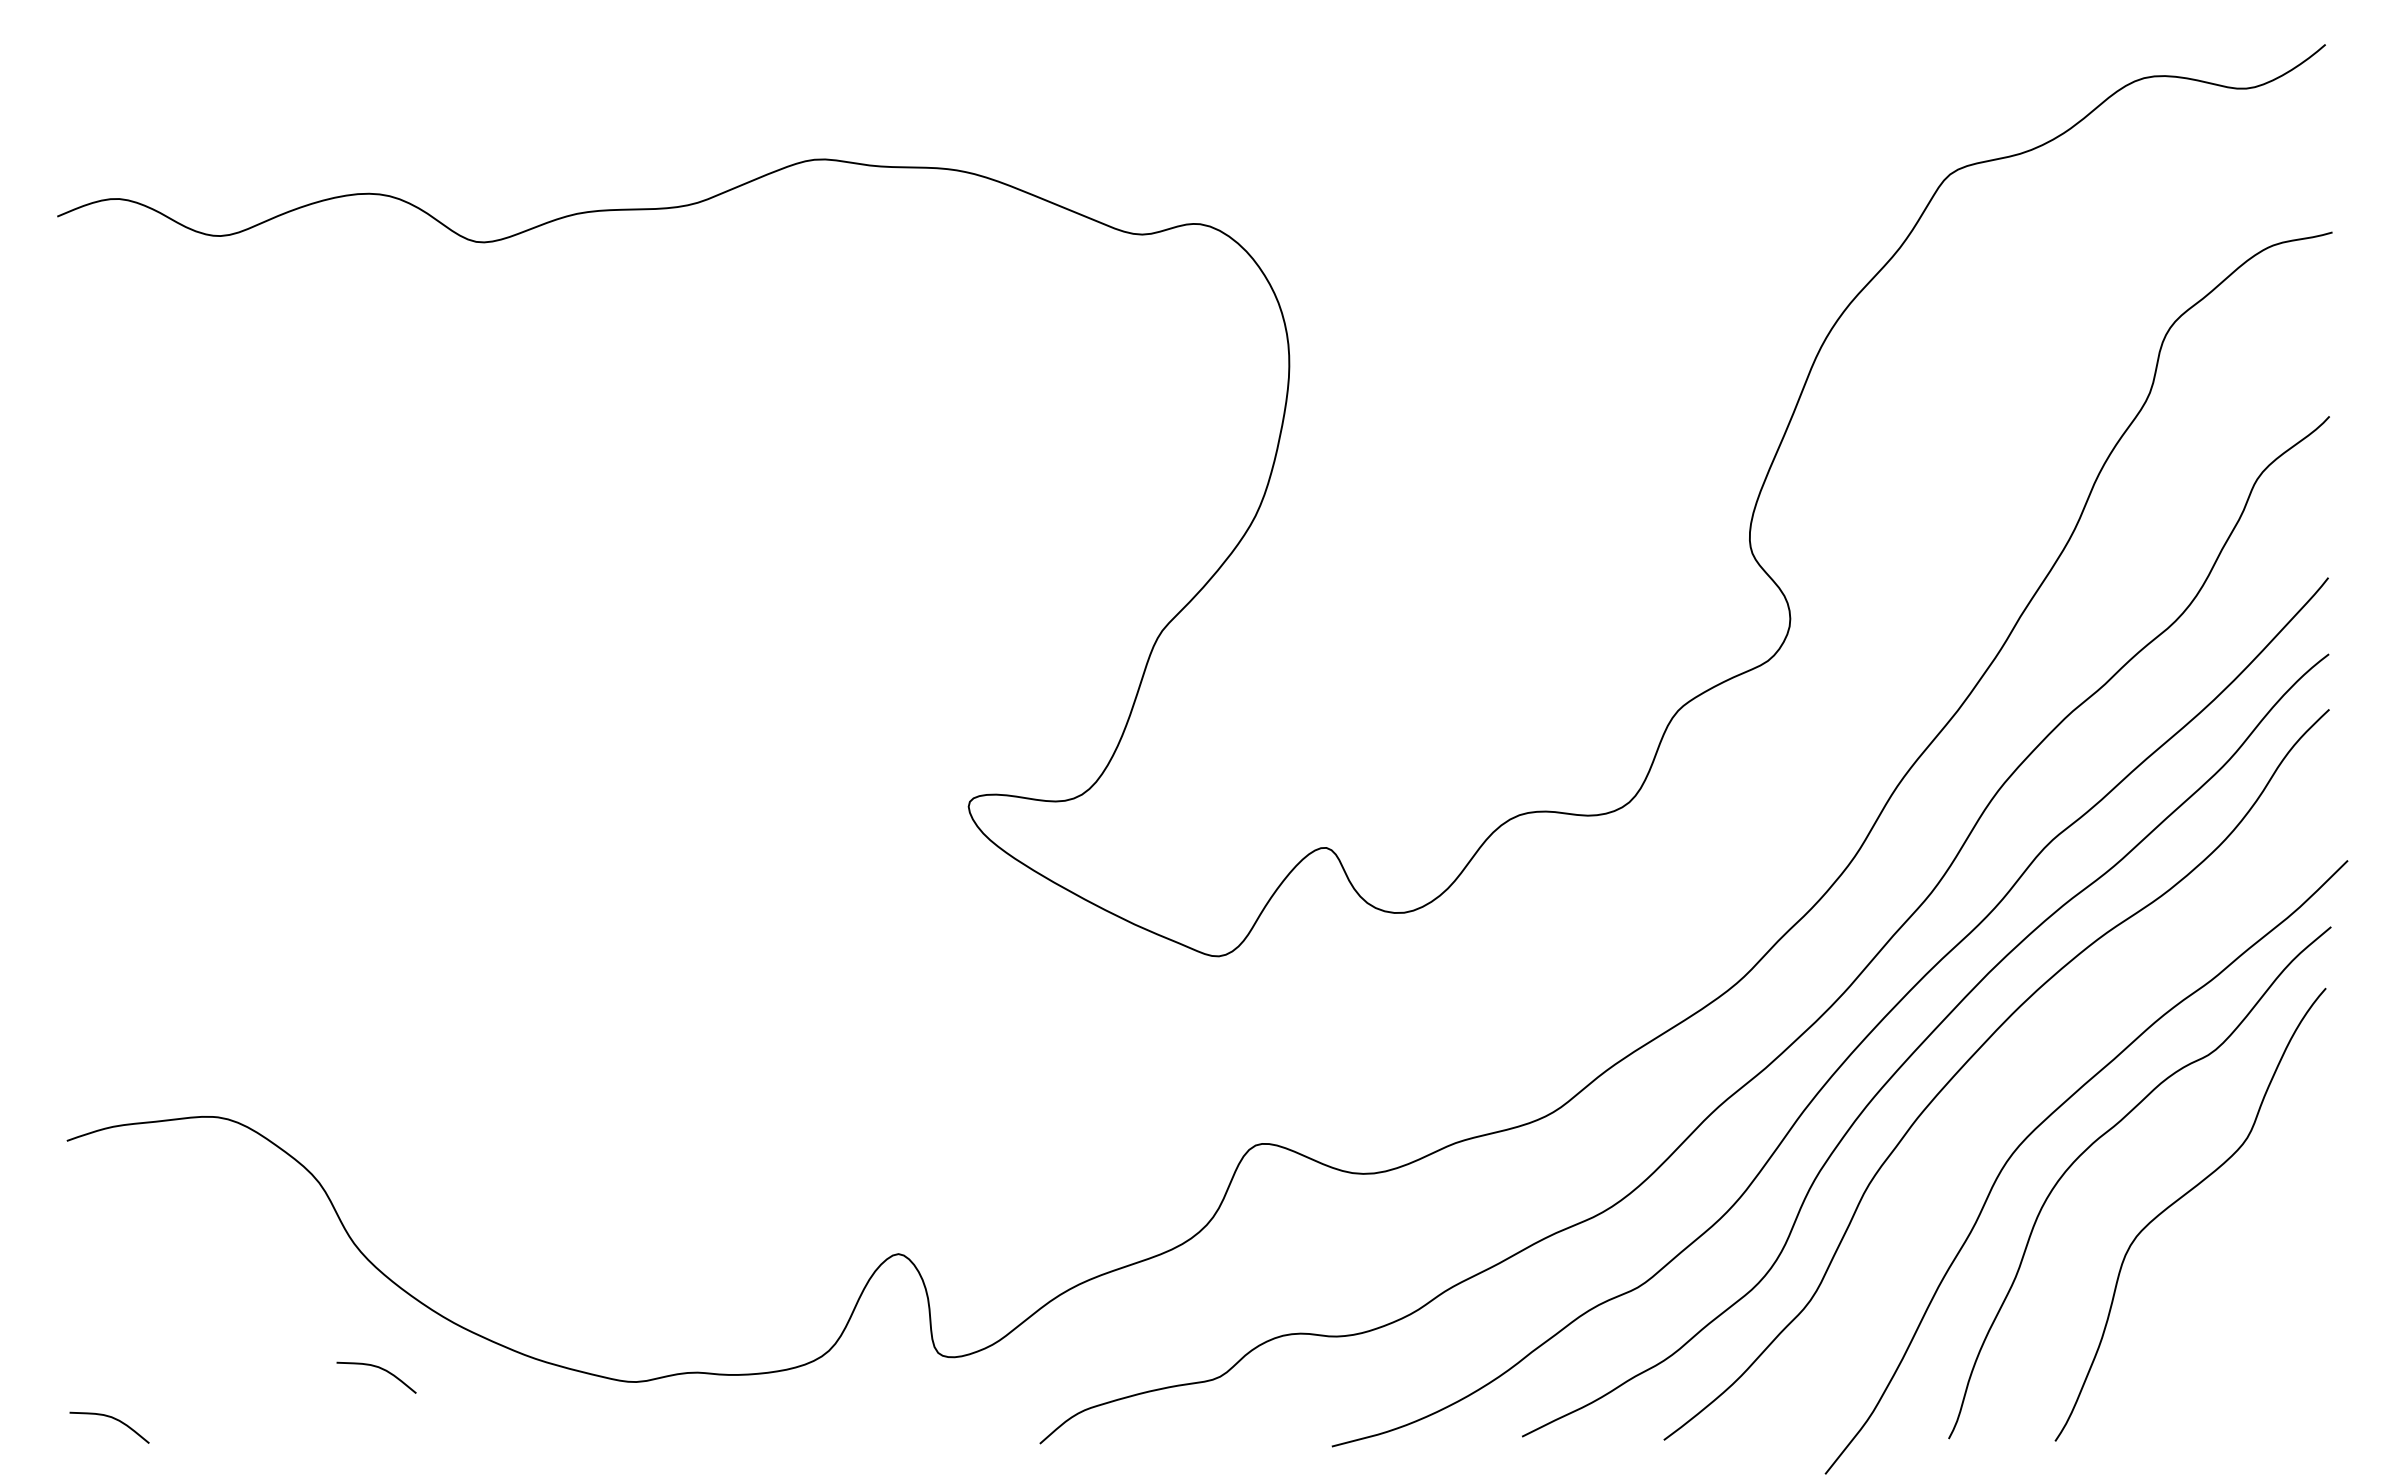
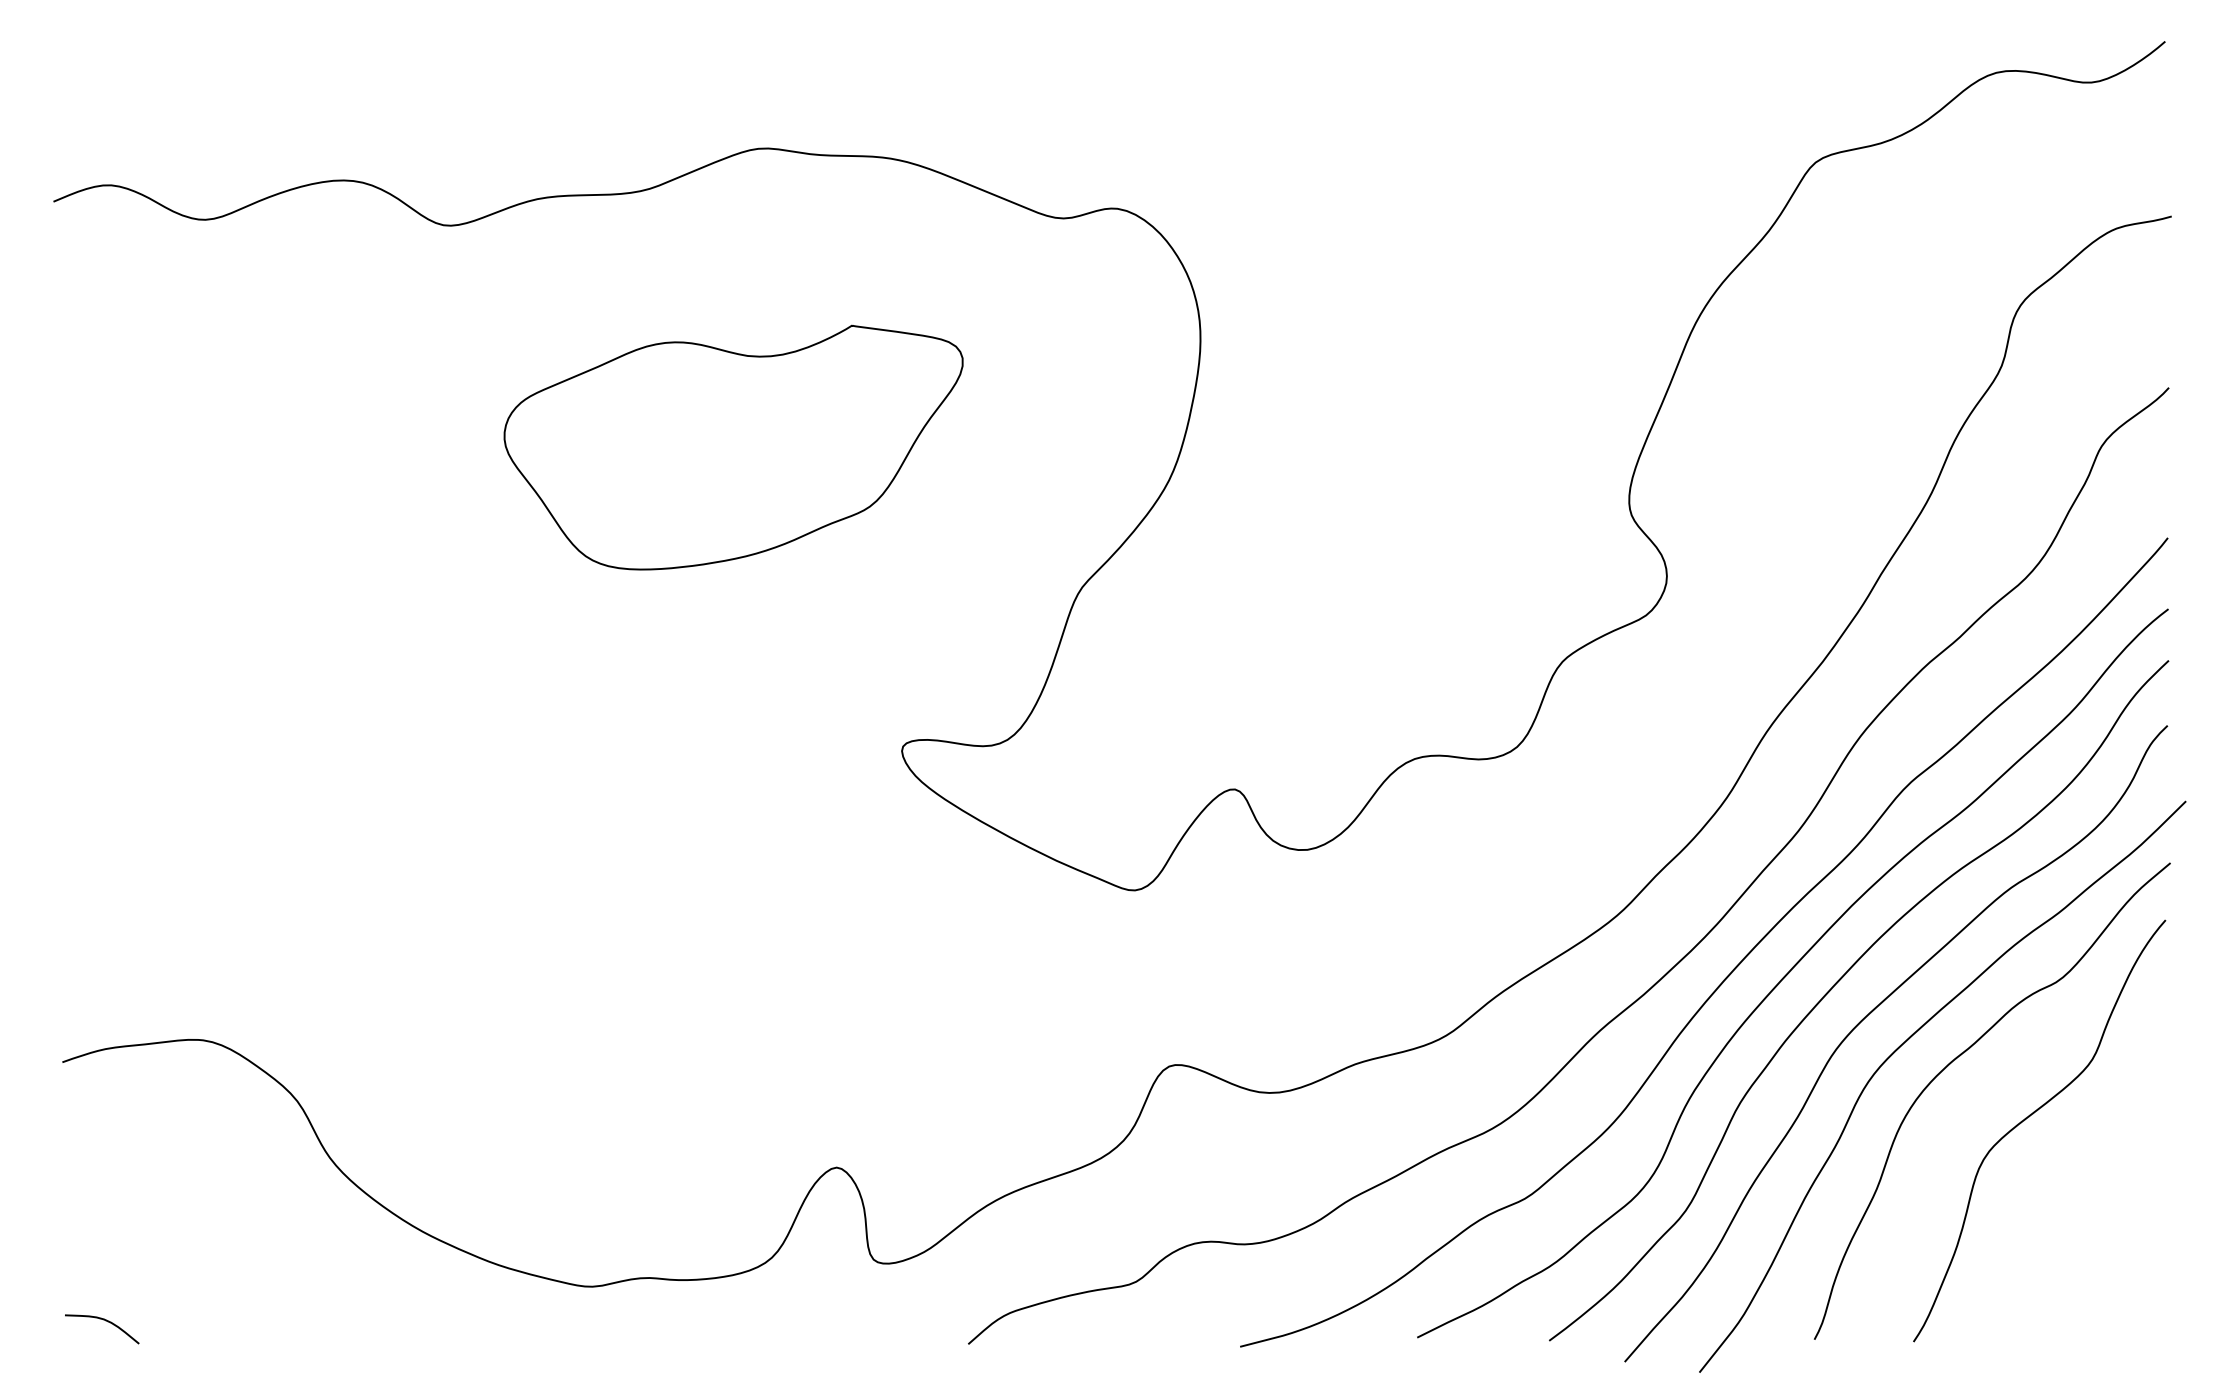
part: (787, 480) -> (733, 447), added
curve: (2006, 1091) -> (1868, 1016), added
curve: (380, 1369) -> (354, 1275), removed

